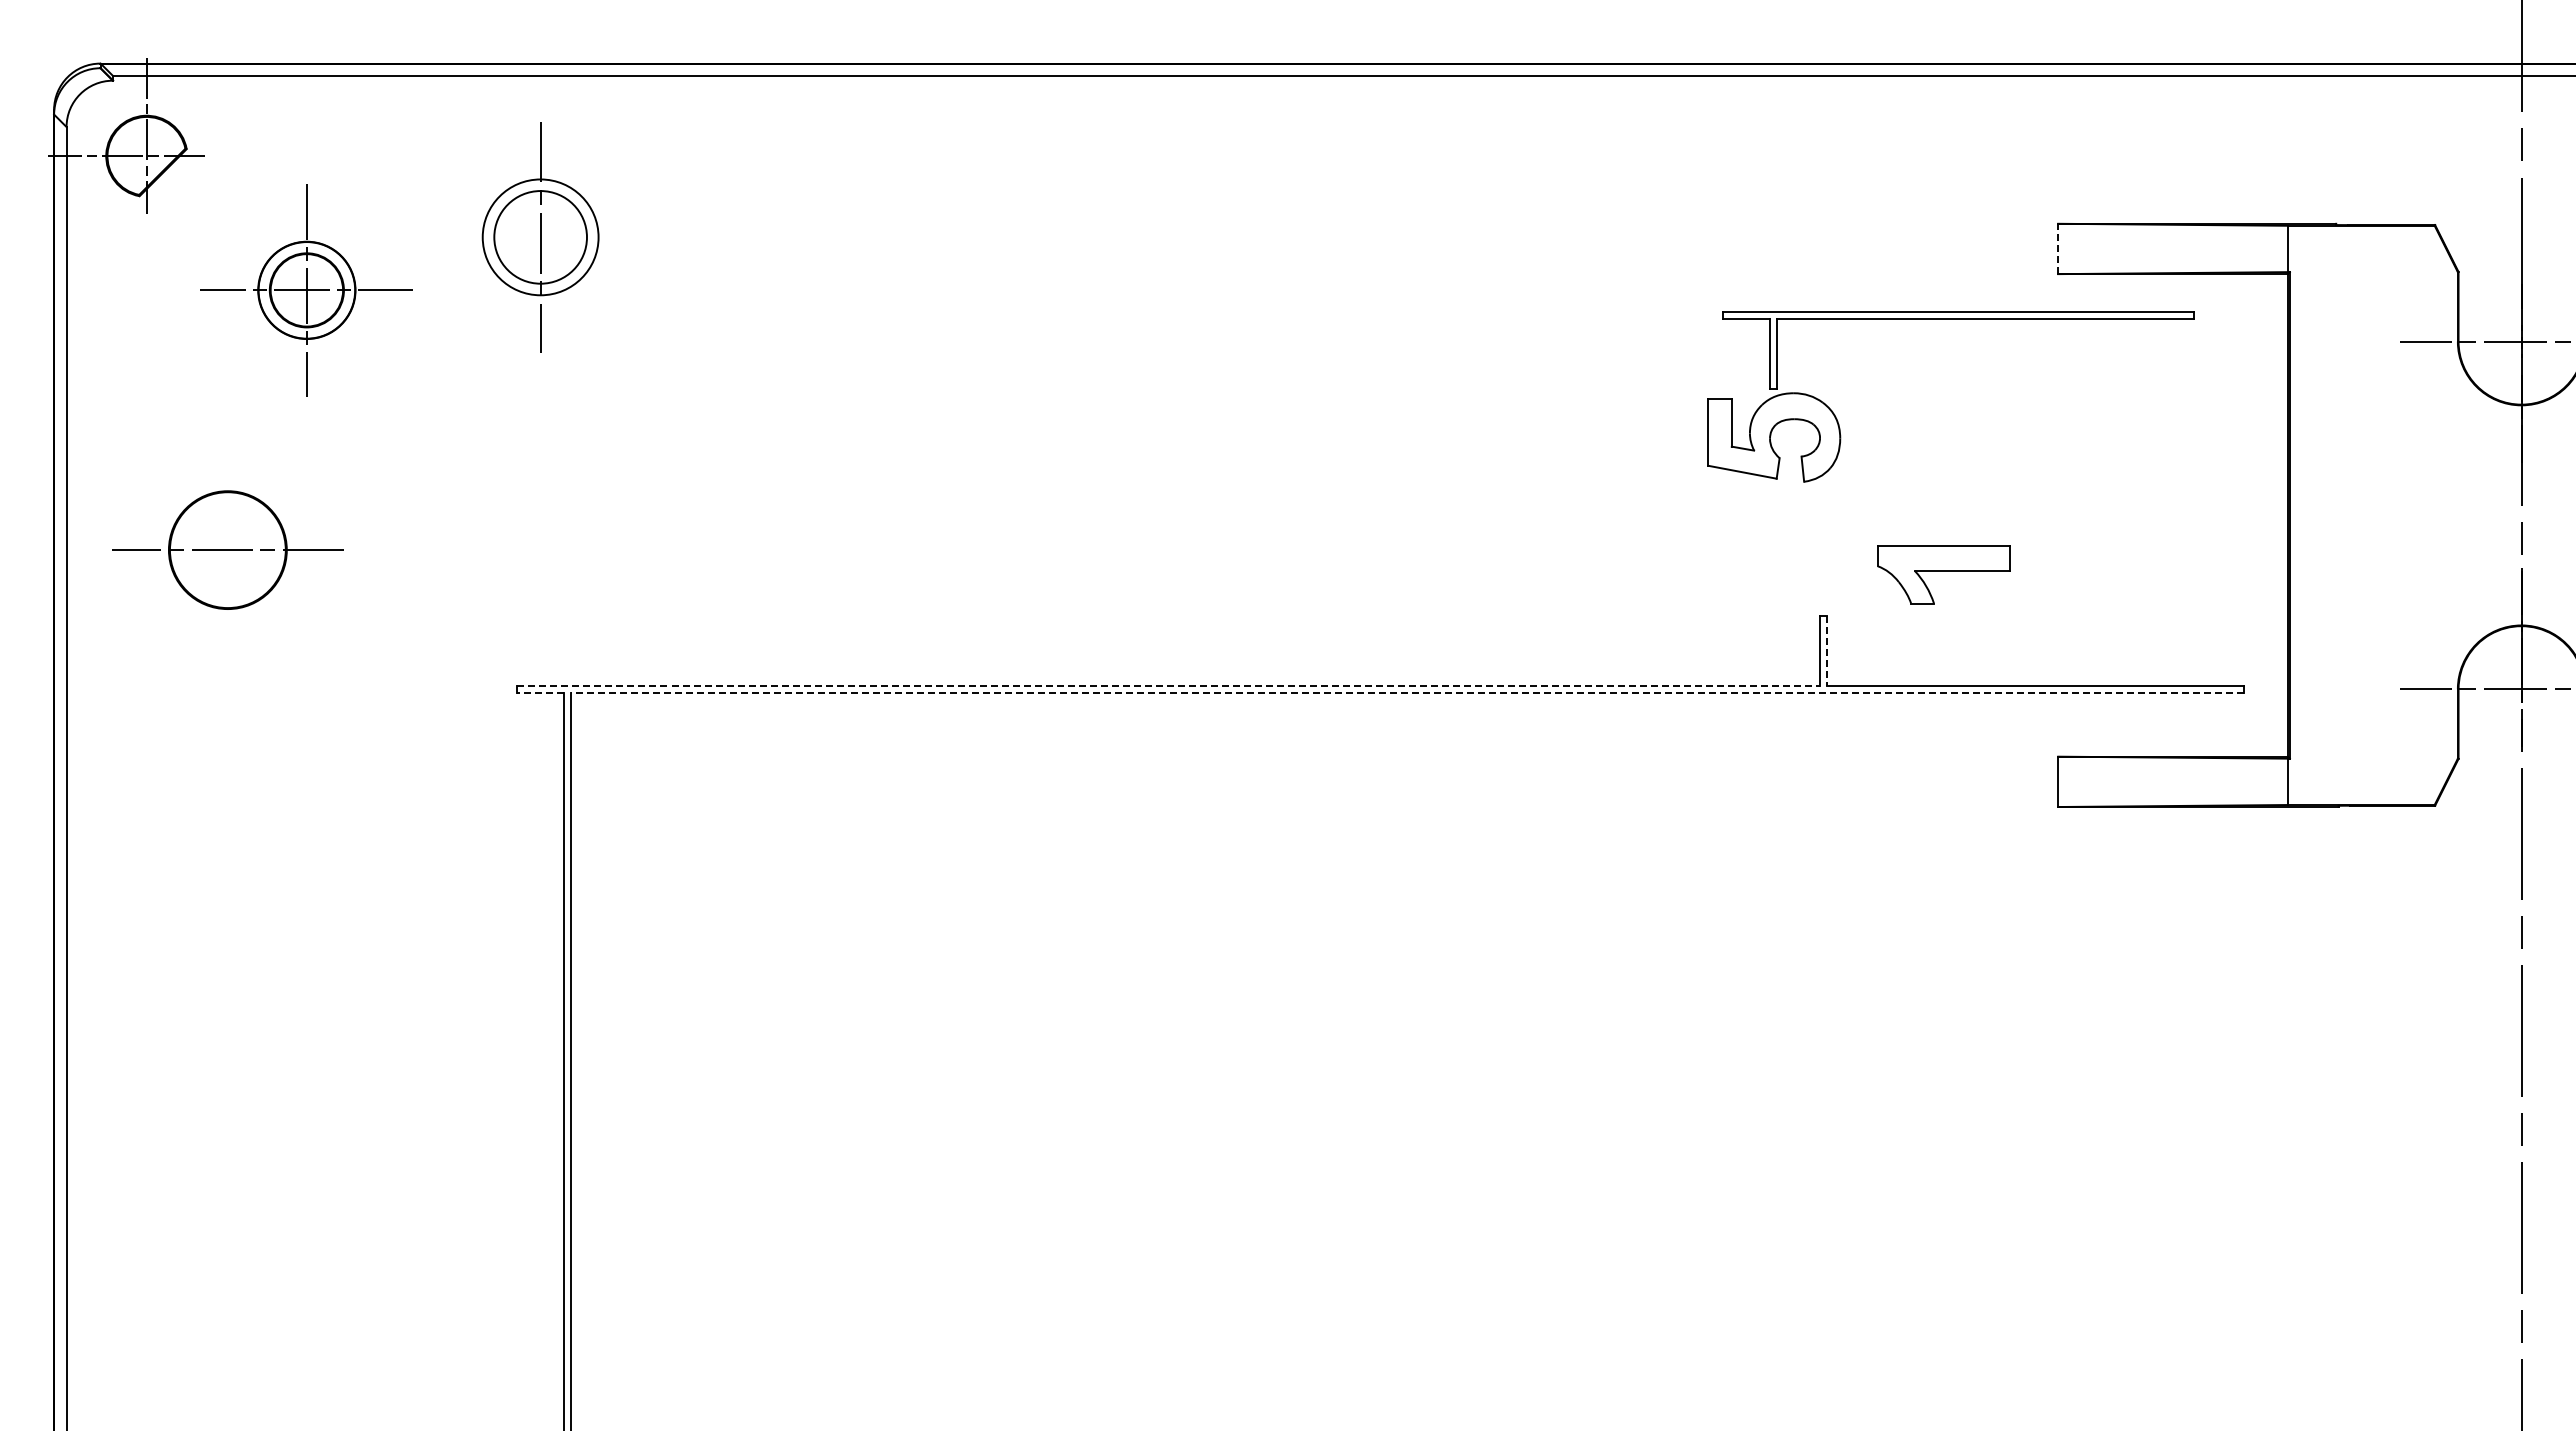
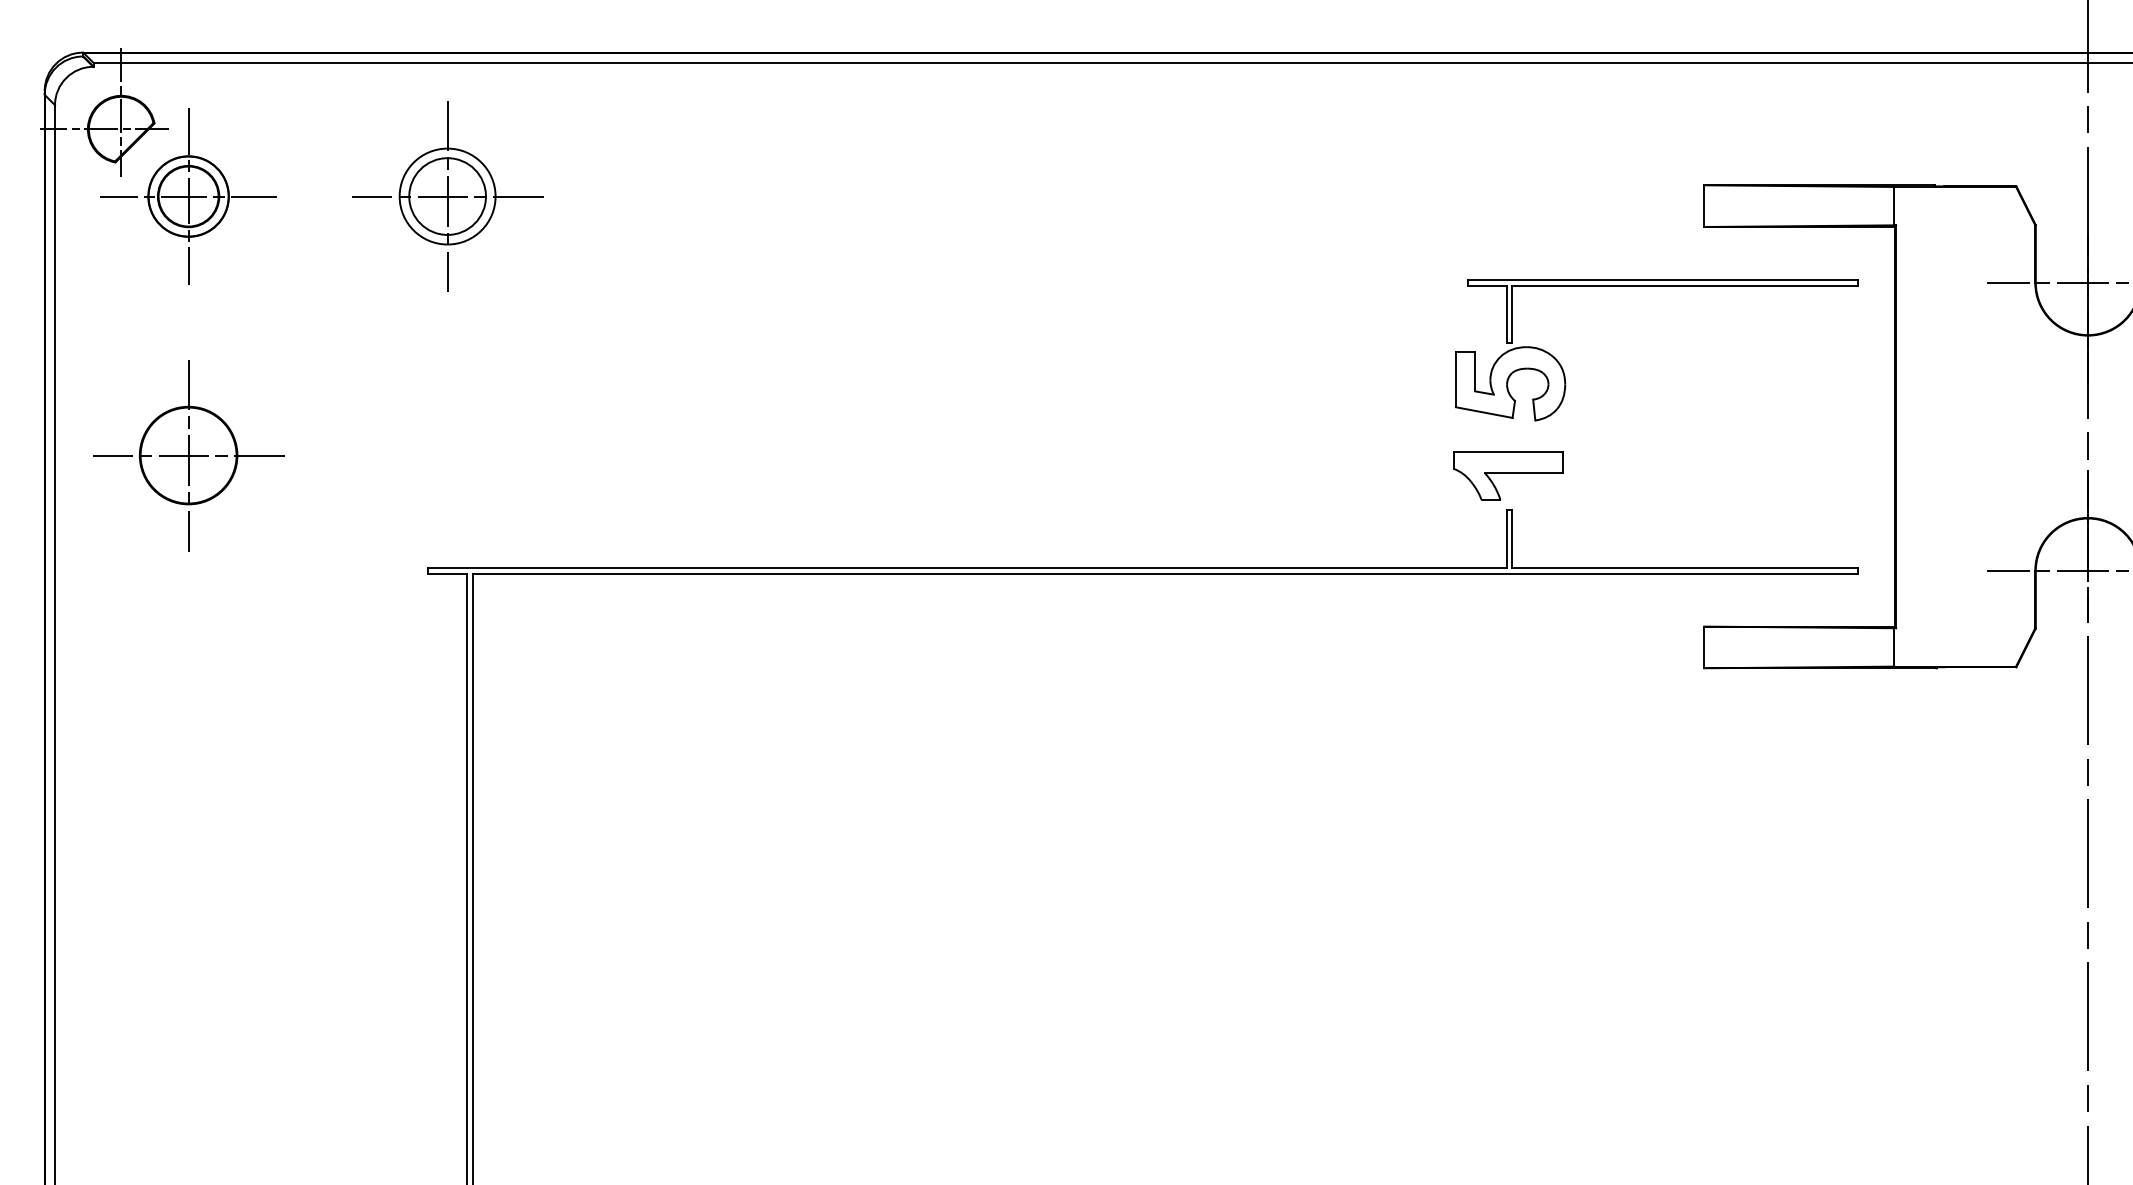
line: (540, 237) -> (447, 196), added
line: (2058, 248) -> (1704, 205), dashed -> solid
part: (306, 290) -> (188, 196), moved
part: (1950, 319) -> (1656, 286), moved
line: (227, 550) -> (188, 455), added
part: (1943, 574) -> (1508, 475), moved
line: (1826, 650) -> (1512, 538), dashed -> solid
line: (1169, 685) -> (968, 567), dashed -> solid
line: (540, 692) -> (447, 573), dashed -> solid
line: (1406, 692) -> (1164, 573), dashed -> solid

